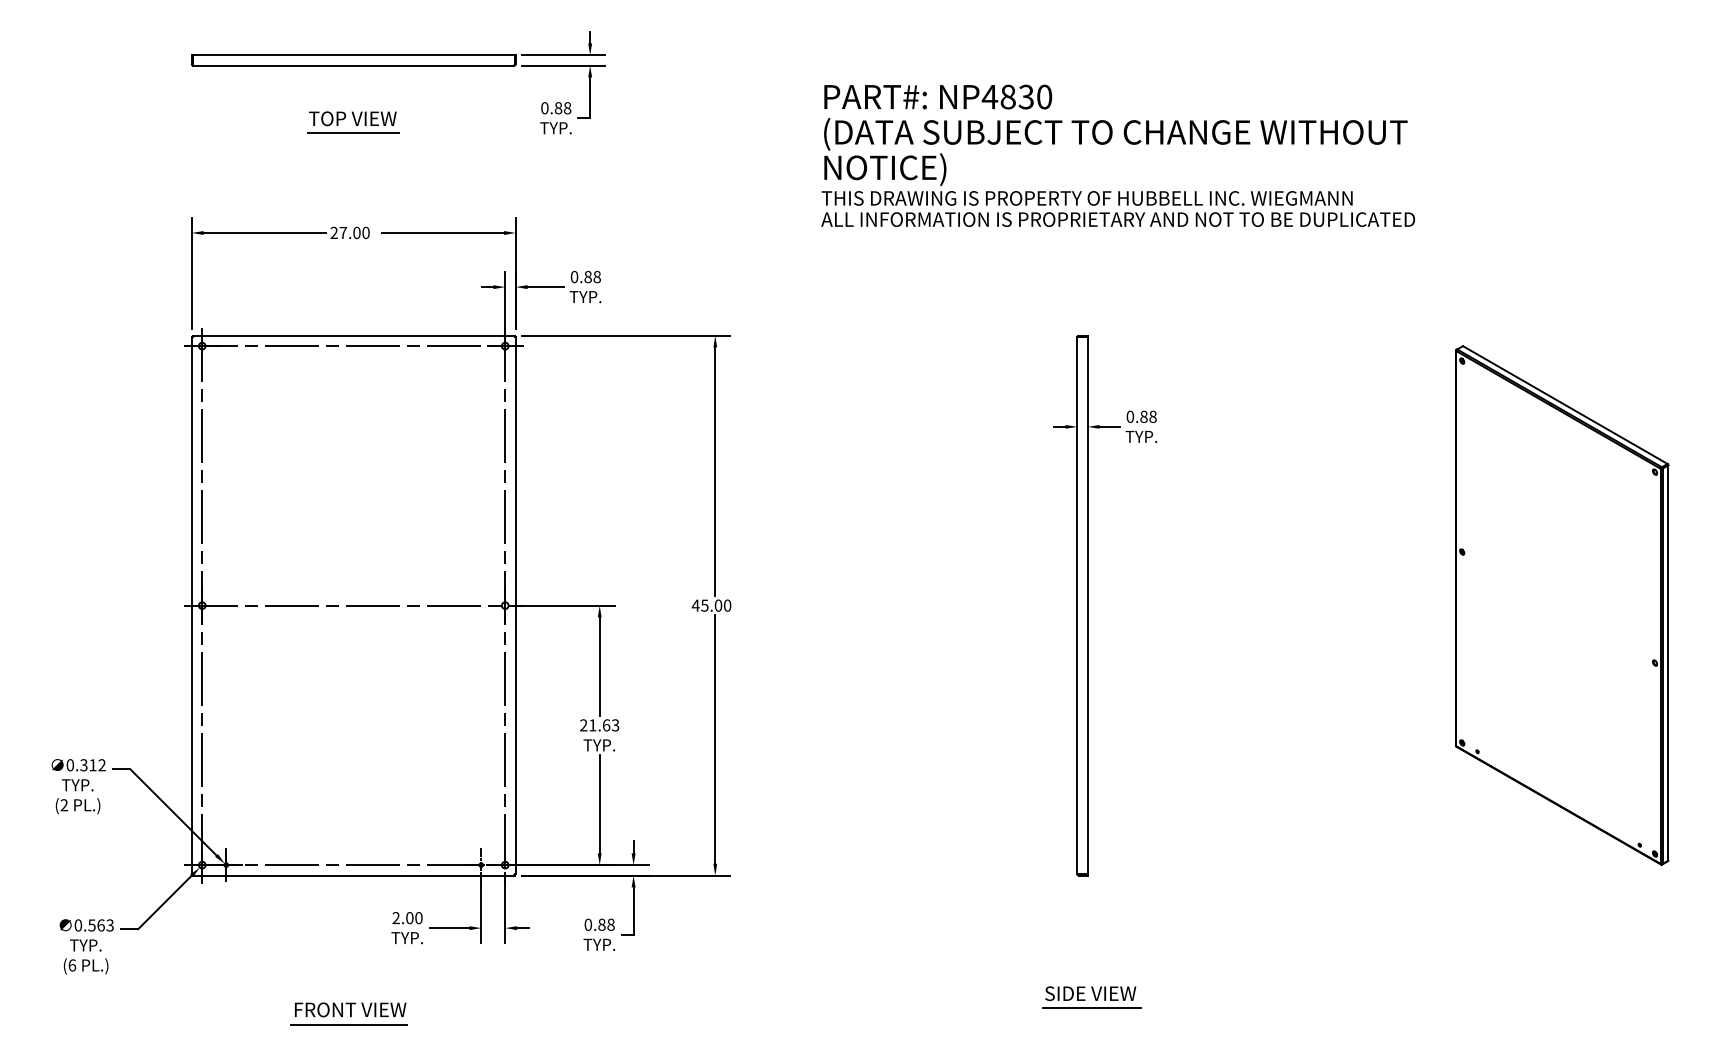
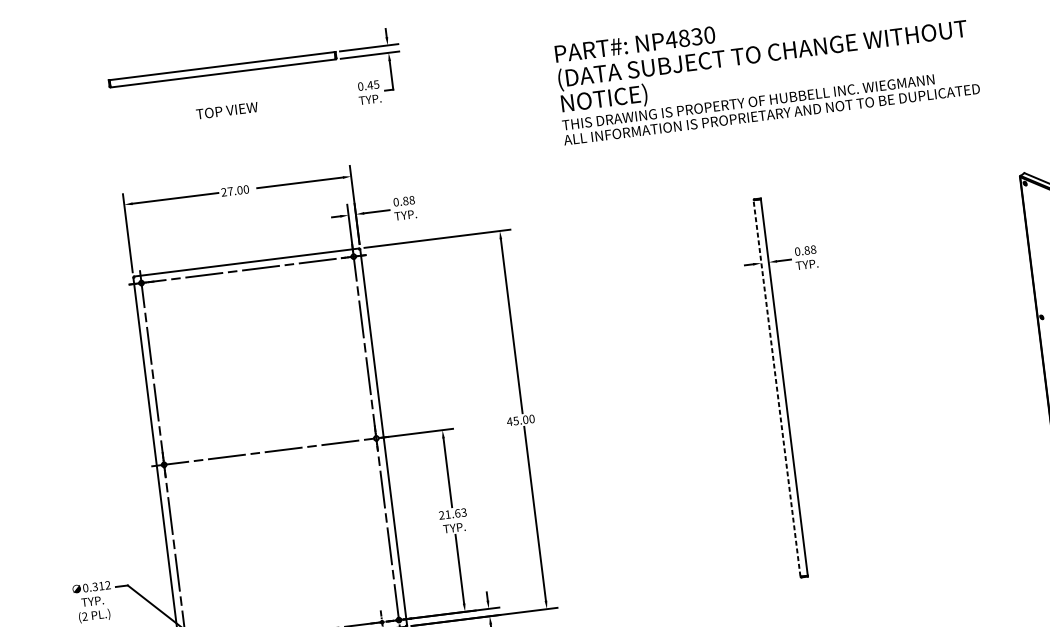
text: (562, 108) -> (373, 85), 0.88 -> 0.45
line: (353, 133) -> (228, 120), removed
line: (1077, 605) -> (777, 388), solid -> dashed

